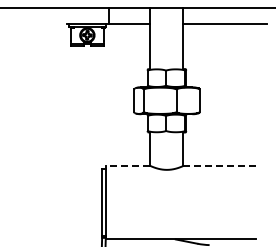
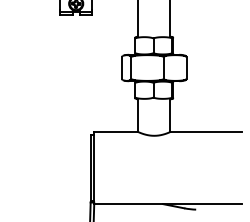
line: (127, 165) -> (115, 131), dashed -> solid
line: (219, 165) -> (205, 131), dashed -> solid

